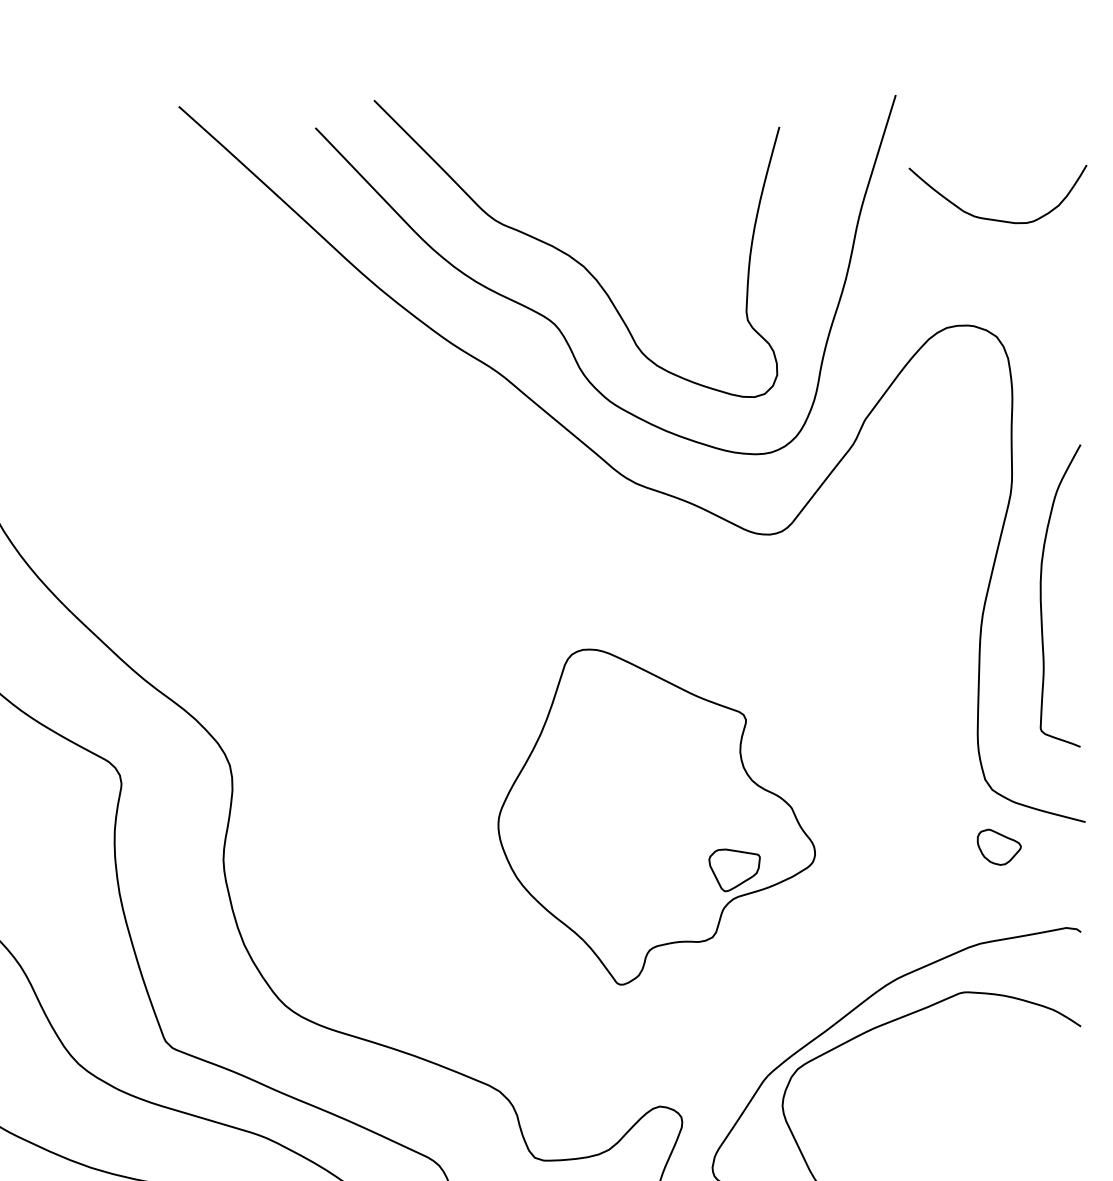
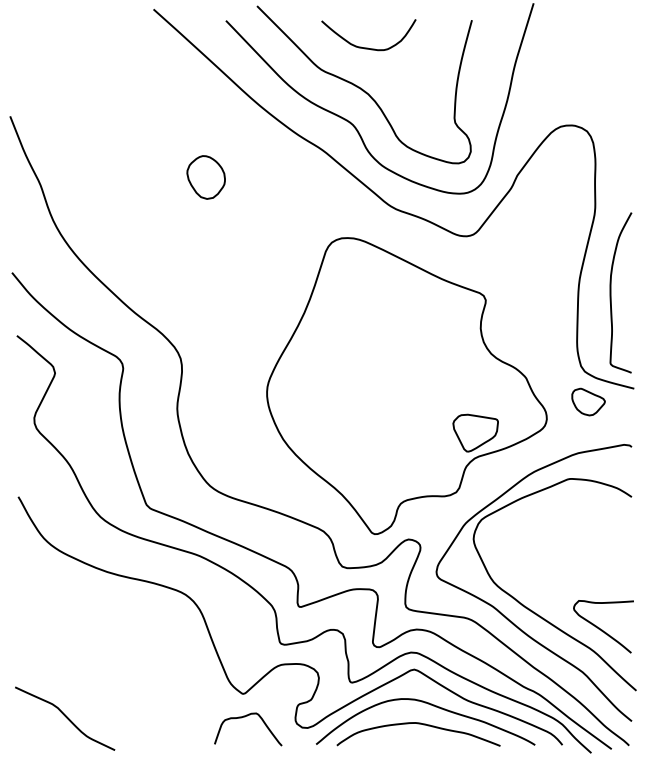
curve: (997, 218) -> (368, 47), moved
part: (276, 423) -> (205, 177), added
curve: (1042, 595) -> (611, 292), moved
part: (655, 816) -> (406, 385), size x1.67
part: (999, 846) -> (588, 401), size x1.43

